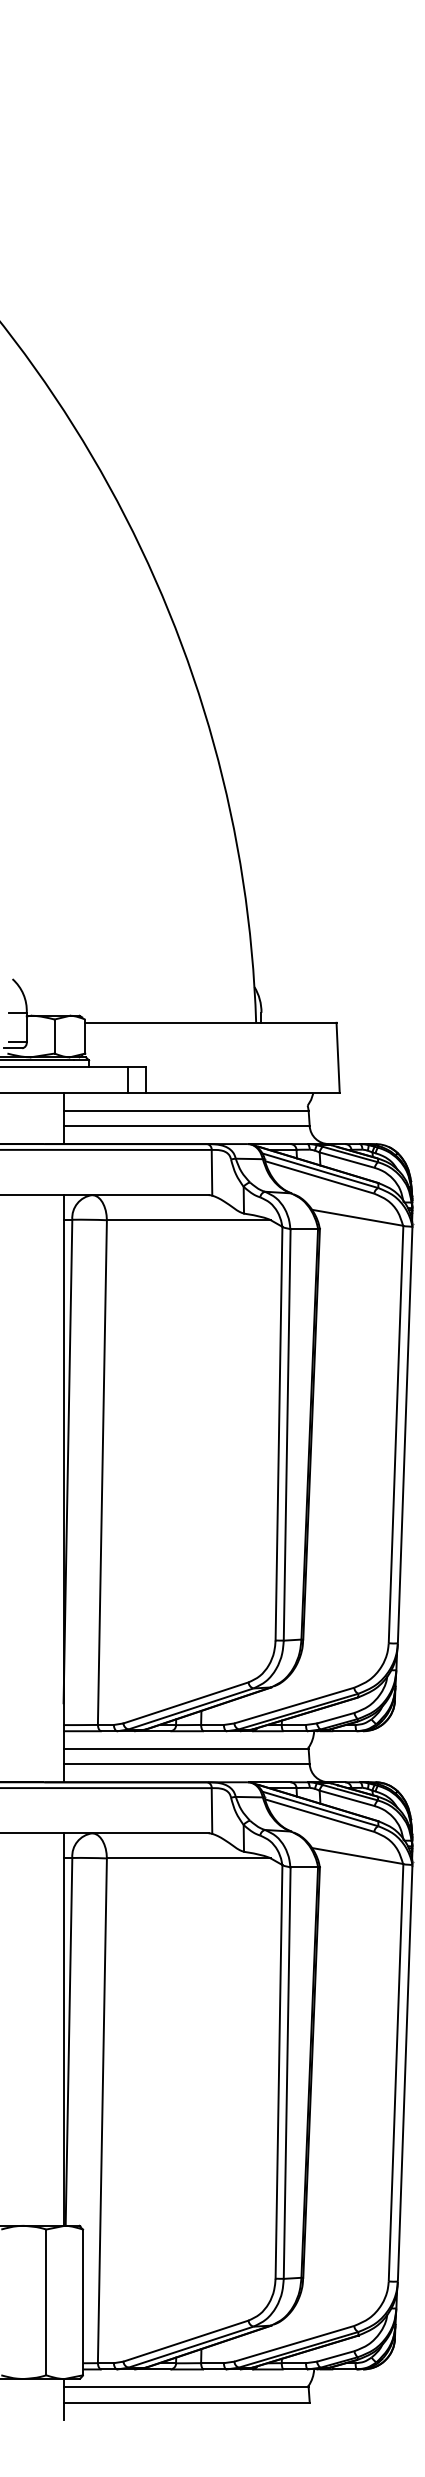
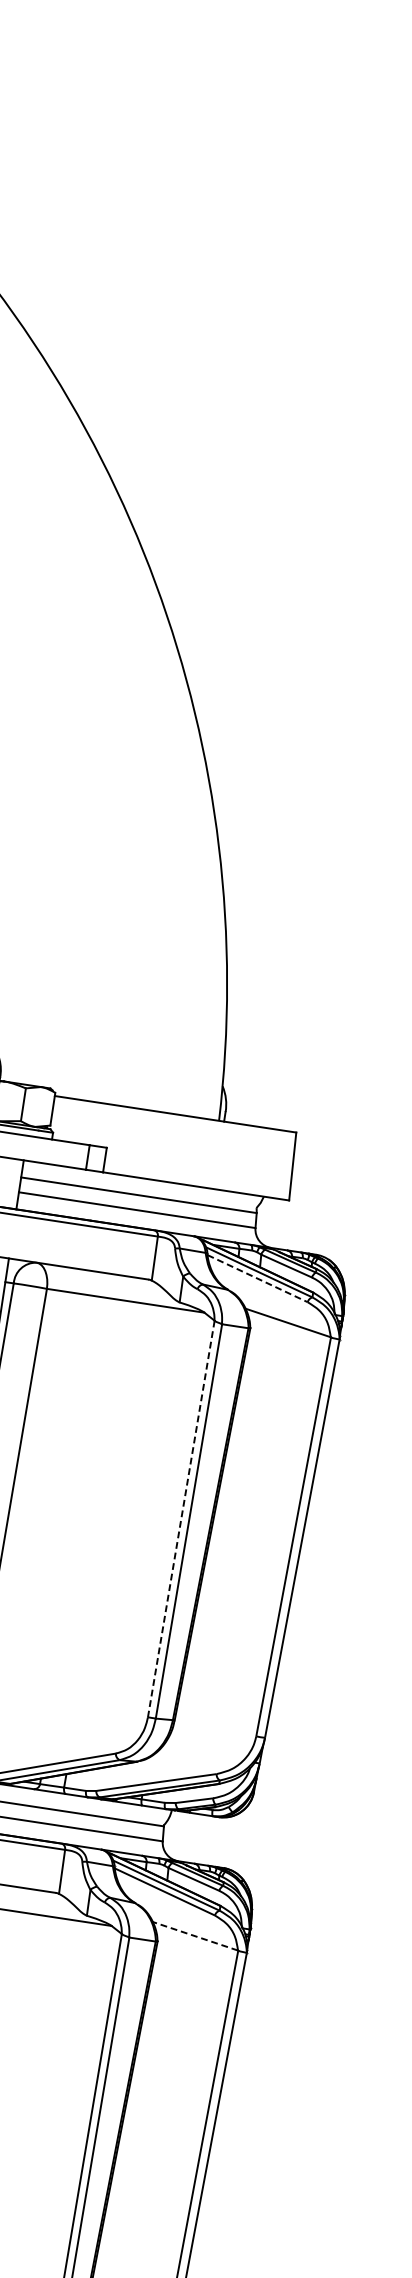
line: (318, 1177) -> (256, 1278), solid -> dashed
line: (279, 1433) -> (181, 1518), solid -> dashed
line: (357, 1855) -> (195, 1935), solid -> dashed

